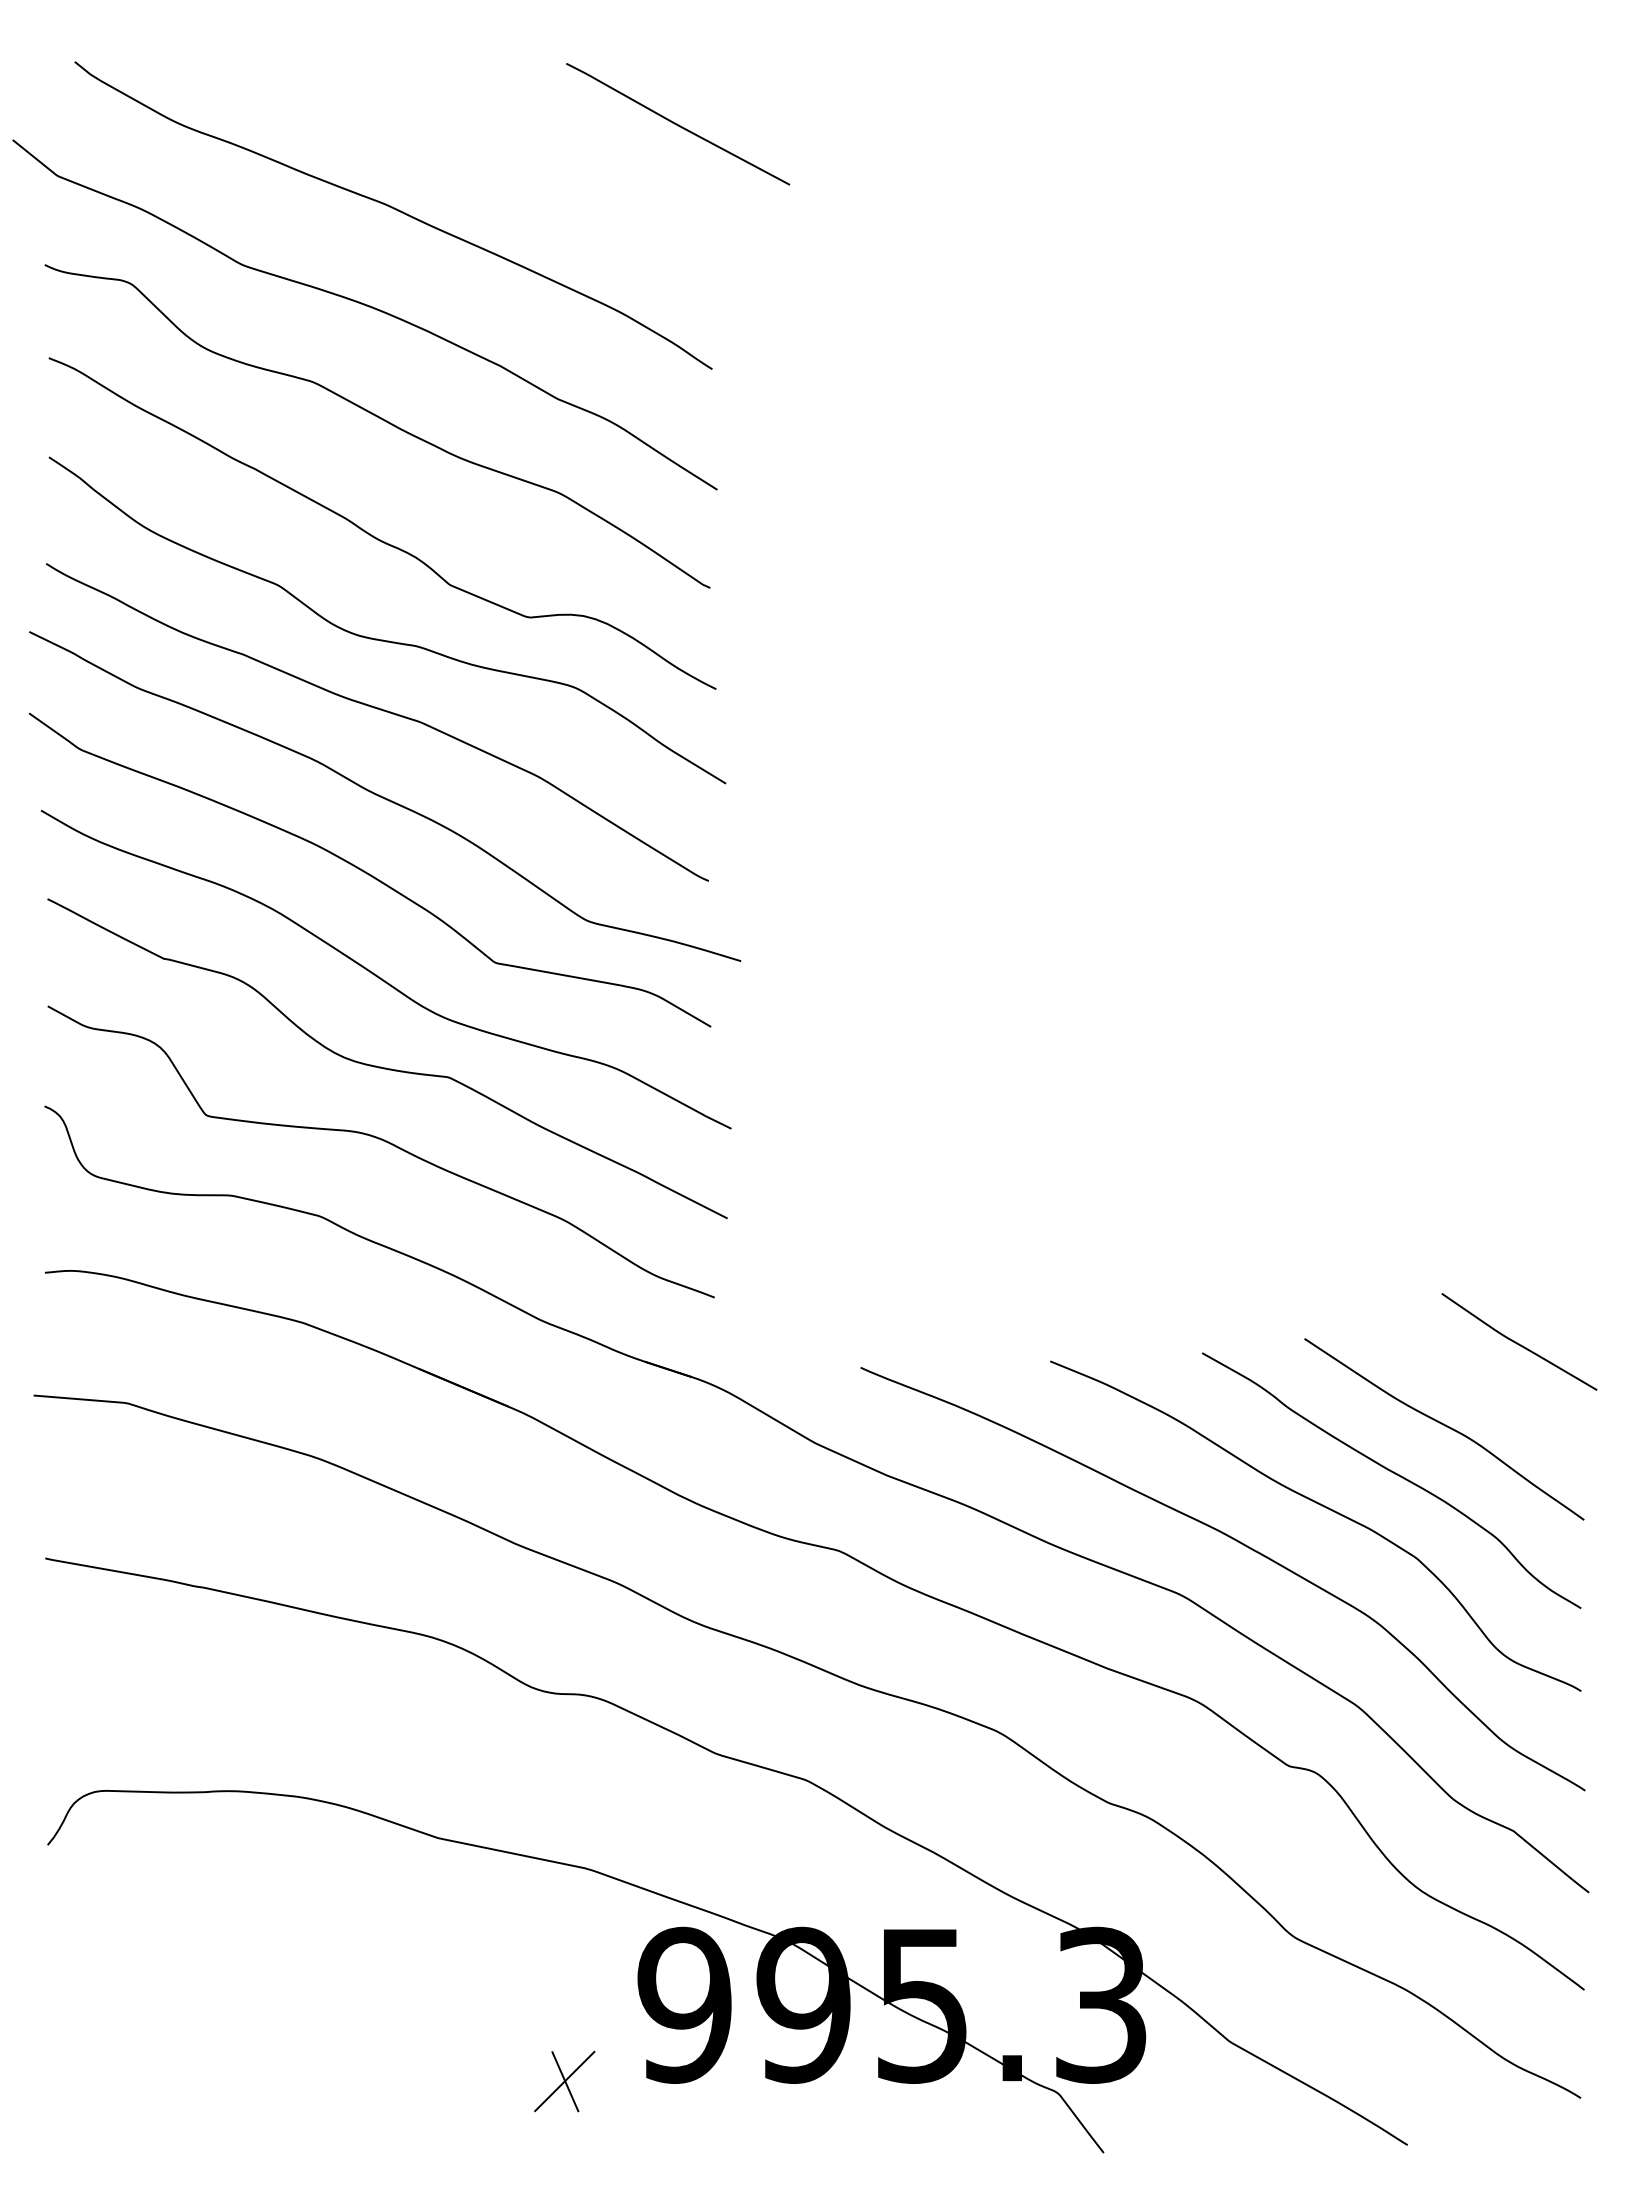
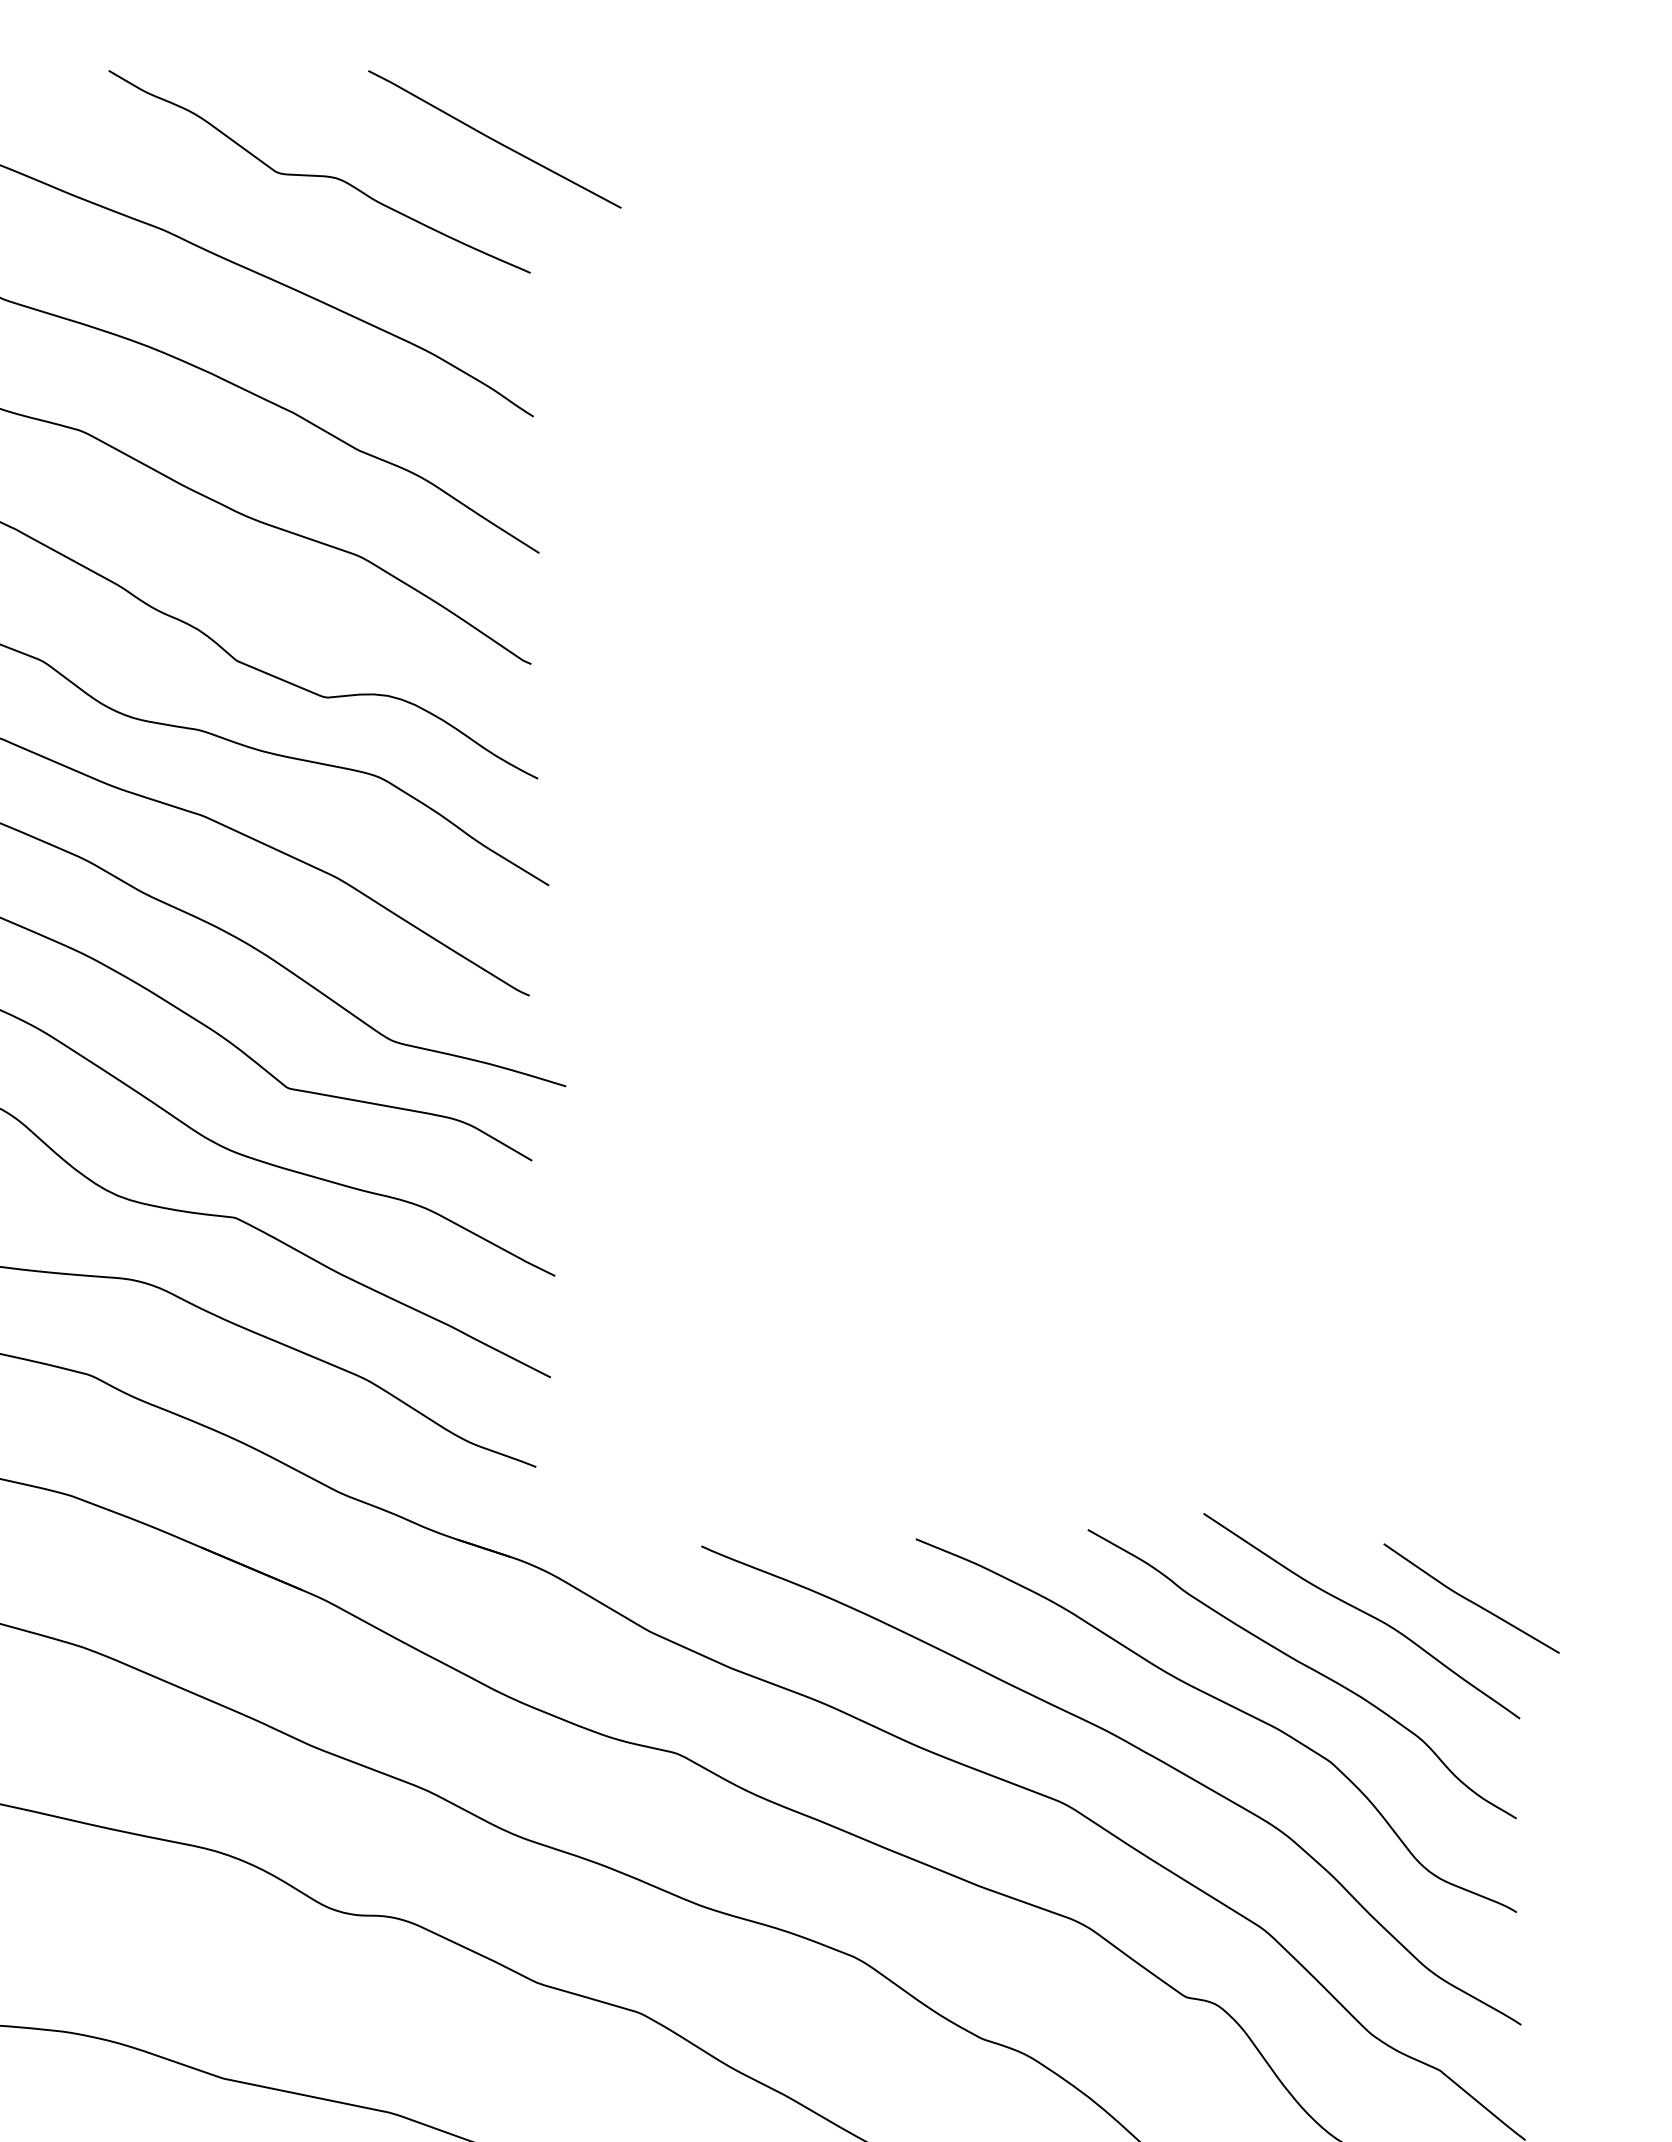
curve: (522, 155) -> (318, 174), added
curve: (1519, 1343) -> (1471, 1600), moved

